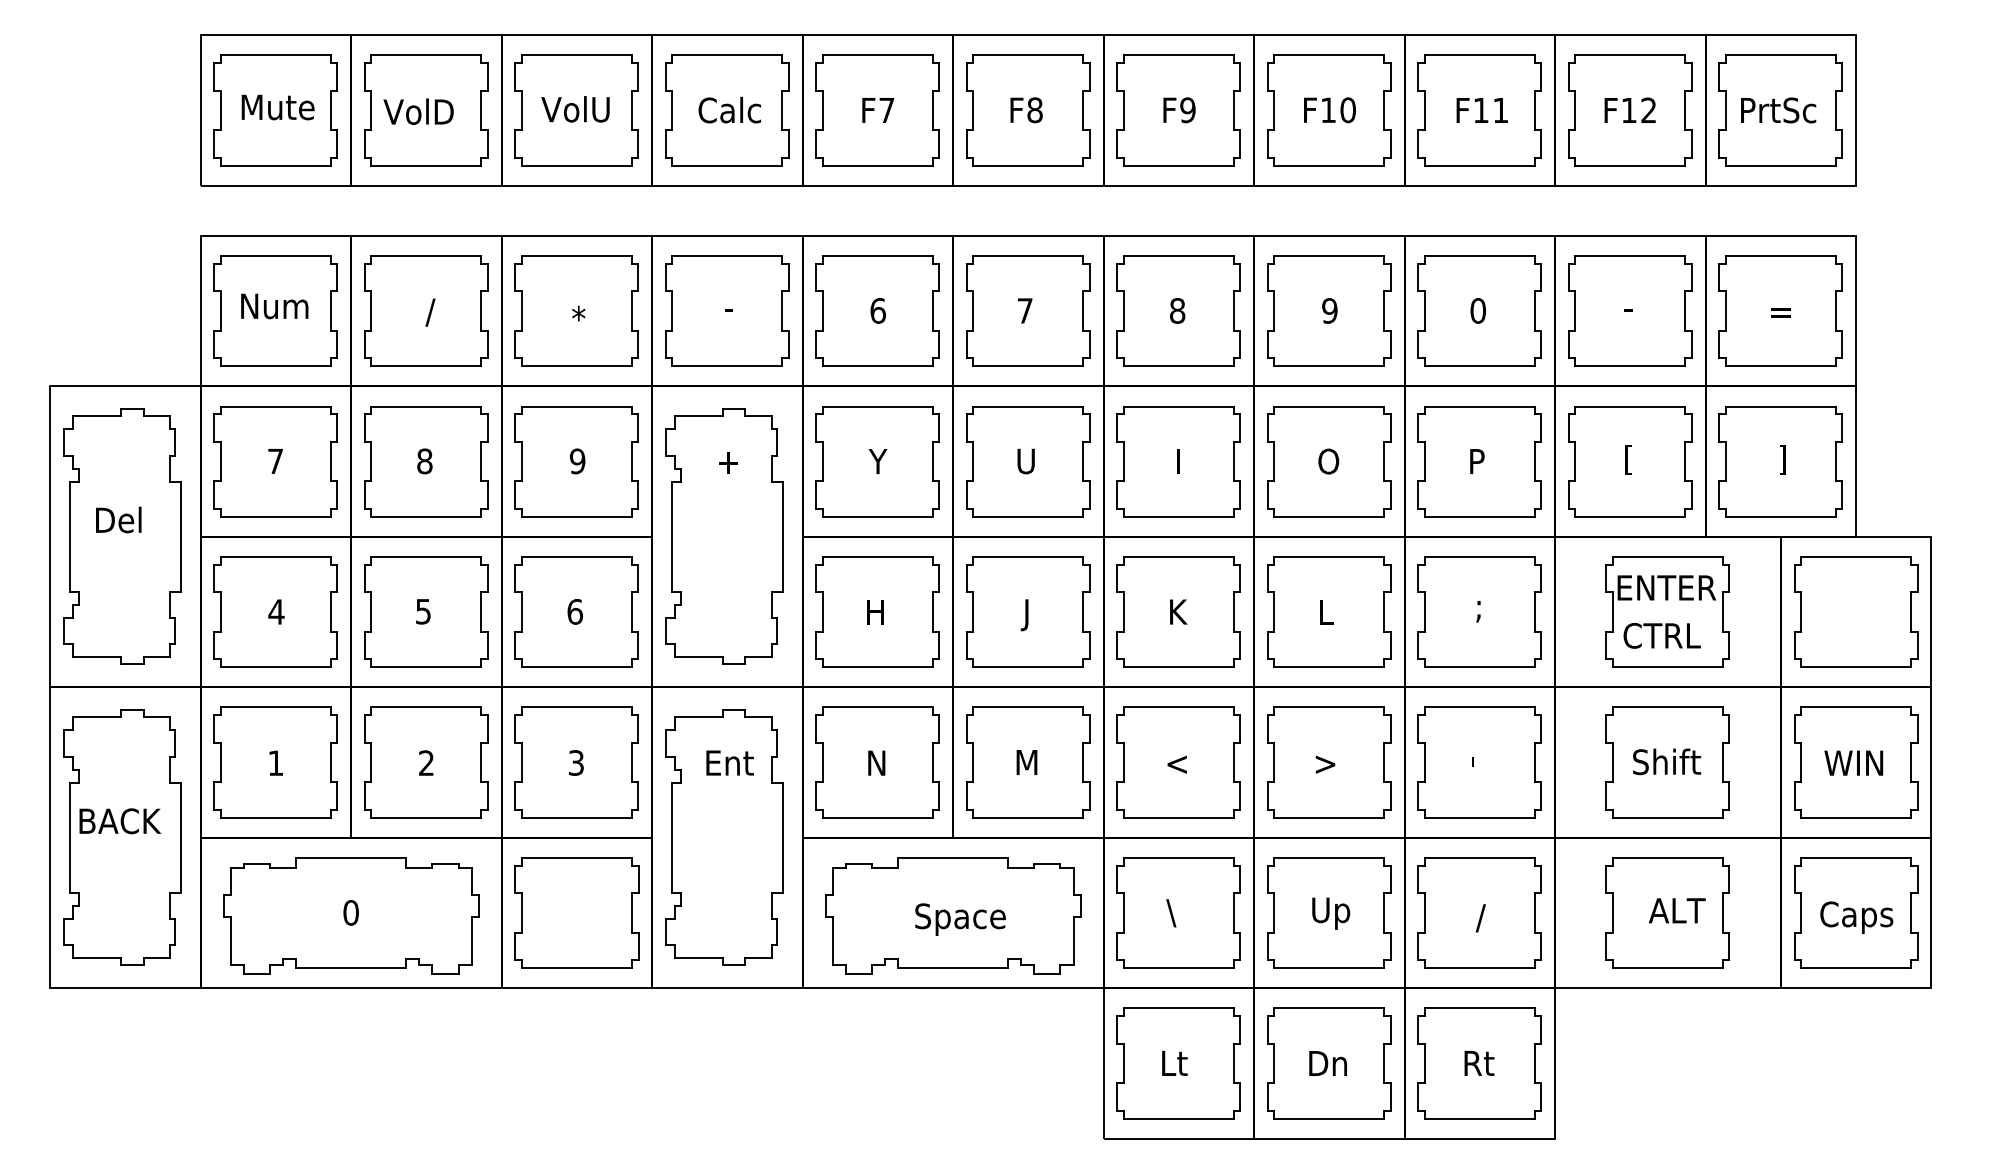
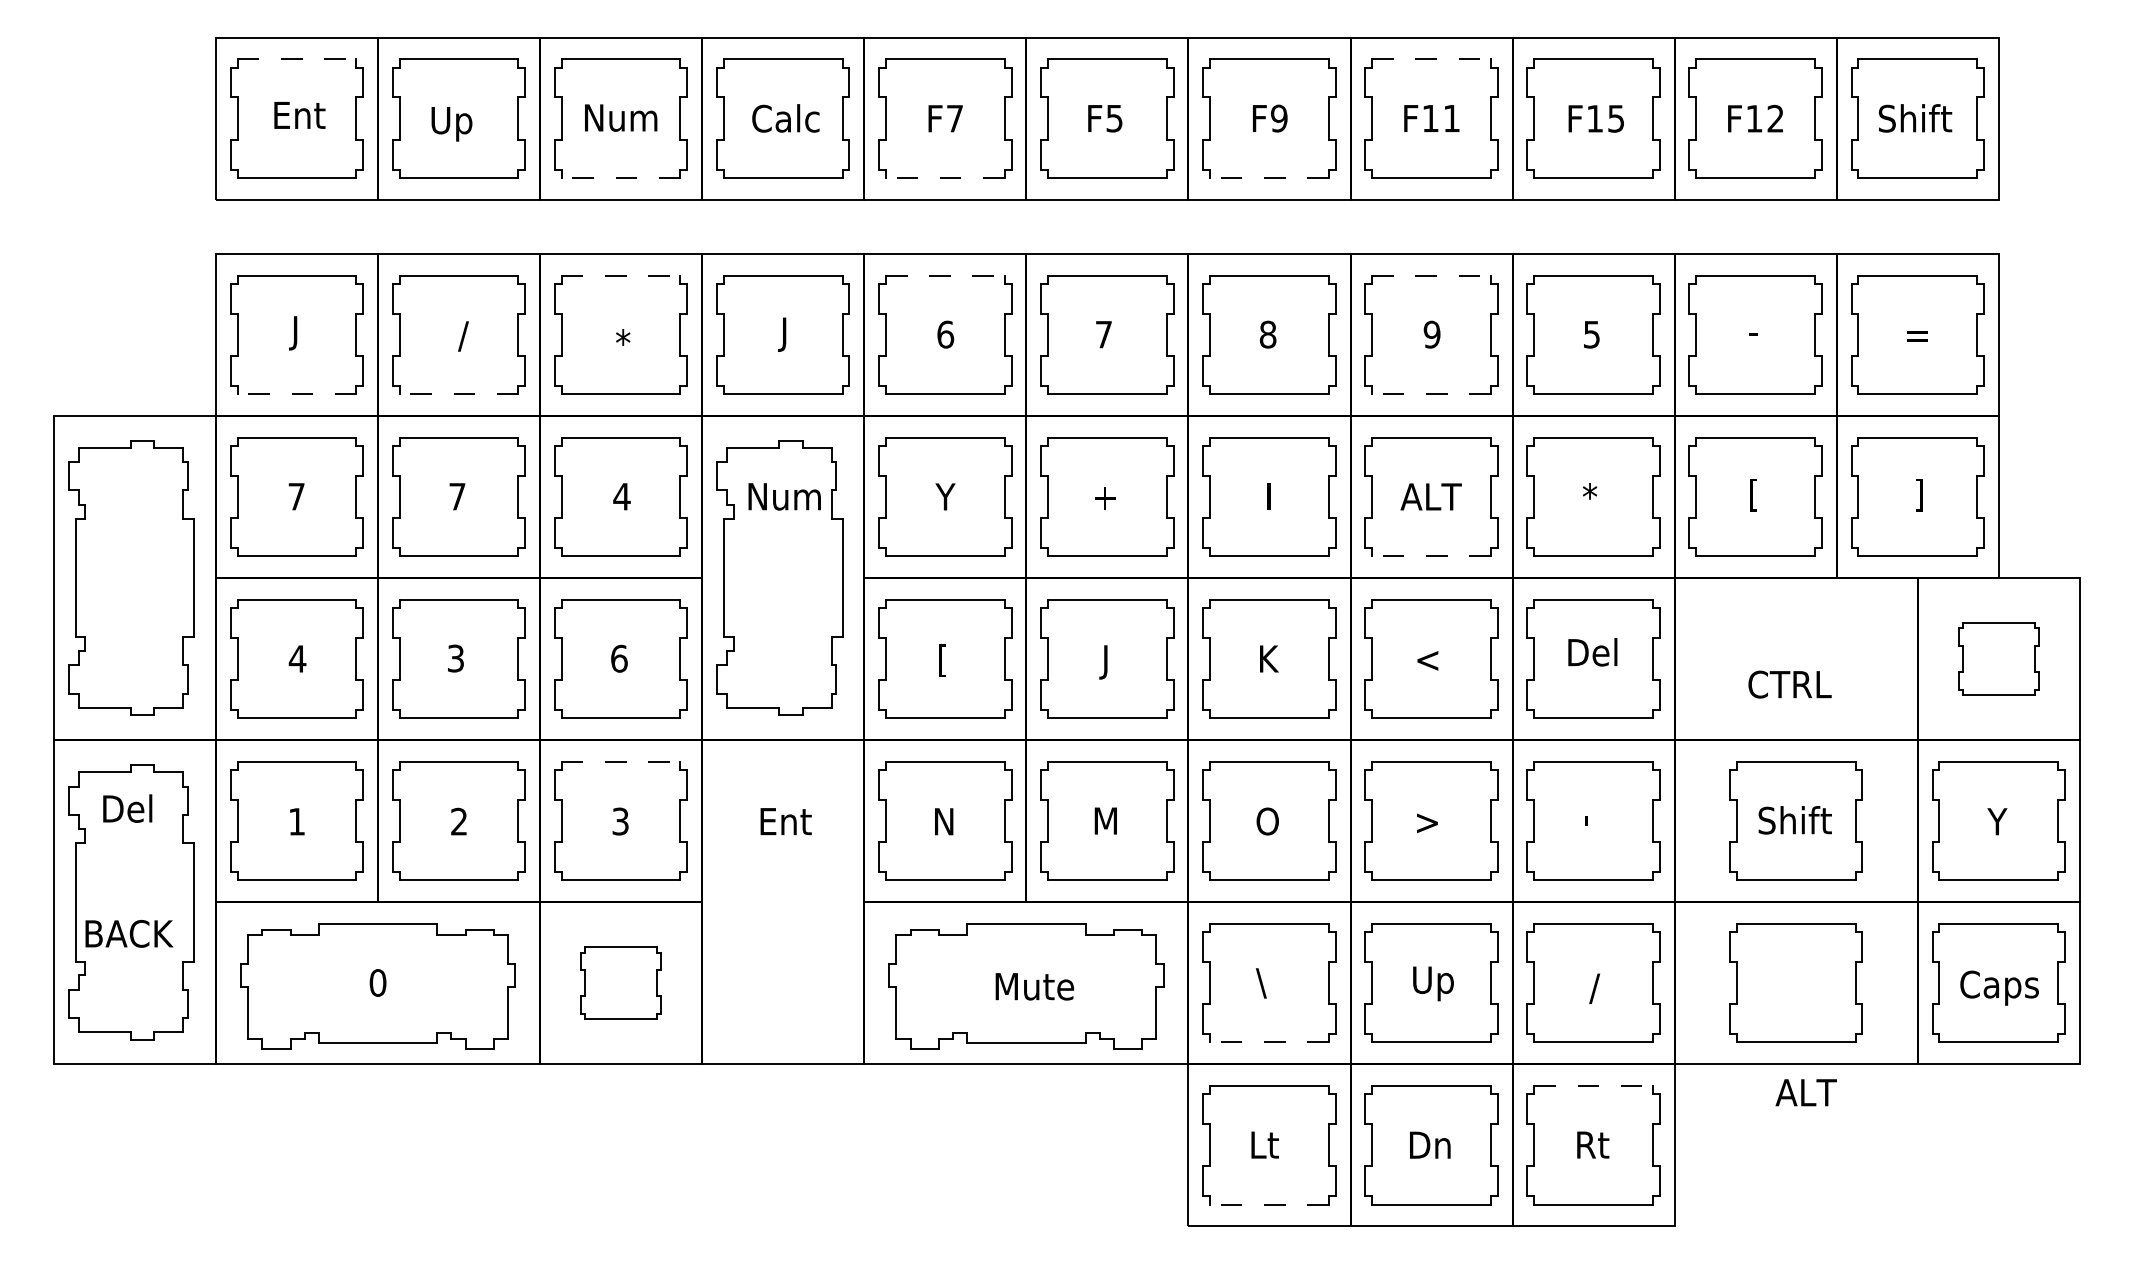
line: (276, 55) -> (297, 59), solid -> dashed
line: (1329, 55) -> (1431, 59), solid -> dashed
text: (277, 107) -> (298, 115), Mute -> Ent
text: (575, 109) -> (619, 117), VolU -> Num
text: (1778, 109) -> (1915, 117), PrtSc -> Shift
text: (1034, 110) -> (1114, 118), F8 -> F5
text: (1347, 110) -> (1451, 118), F10 -> F11
text: (1500, 110) -> (1615, 118), F11 -> F15
text: (418, 114) -> (450, 123), VolD -> Up
line: (576, 165) -> (620, 178), solid -> dashed
line: (877, 165) -> (944, 178), solid -> dashed
line: (1178, 165) -> (1269, 178), solid -> dashed
line: (577, 256) -> (621, 276), solid -> dashed
line: (878, 256) -> (945, 276), solid -> dashed
line: (1329, 256) -> (1431, 276), solid -> dashed
text: (274, 309) -> (295, 333), Num -> J
text: (727, 310) -> (783, 334), - -> J
text: (1477, 310) -> (1591, 334), 0 -> 5
line: (275, 366) -> (296, 394), solid -> dashed
line: (425, 366) -> (458, 394), solid -> dashed
line: (1328, 366) -> (1430, 394), solid -> dashed
text: (424, 461) -> (457, 496), 8 -> 7
text: (577, 461) -> (621, 496), 9 -> 4
text: (728, 461) -> (784, 496), + -> Num
text: (1026, 461) -> (1105, 496), U -> +
text: (1328, 461) -> (1430, 496), O -> ALT
text: (1476, 461) -> (1590, 496), P -> *
line: (1328, 516) -> (1430, 556), solid -> dashed
text: (118, 519) -> (127, 808), moved
text: (1478, 607) -> (1592, 654), ; -> Del
text: (423, 610) -> (455, 657), 5 -> 3
part: (1667, 611) -> (1795, 658), removed
part: (1856, 611) -> (1999, 658), size x0.6
text: (1325, 612) -> (1427, 659), L -> <
text: (875, 613) -> (942, 660), H -> [
line: (577, 707) -> (621, 761), solid -> dashed
text: (1176, 762) -> (1266, 821), < -> O
text: (1853, 762) -> (1996, 821), WIN -> Y
text: (120, 821) -> (129, 934), moved
part: (724, 837) -> (780, 901), removed
text: (1677, 910) -> (1806, 1092), moved
part: (576, 912) -> (620, 982), size x0.6
text: (960, 919) -> (1034, 990), Space -> Mute
line: (1178, 968) -> (1269, 1042), solid -> dashed
line: (1480, 1008) -> (1594, 1085), solid -> dashed
line: (1178, 1118) -> (1269, 1204), solid -> dashed

